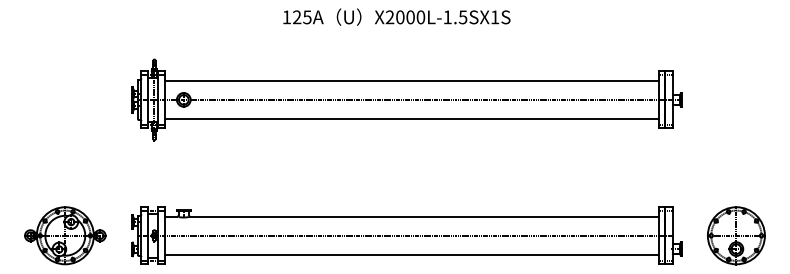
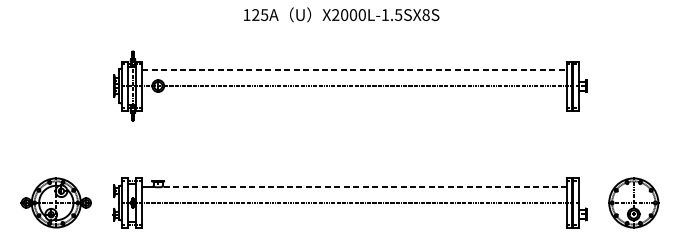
text: (495, 17) -> (426, 15), X2000L-1.5SX1S -> X2000L-1.5SX8S
line: (412, 80) -> (355, 69), solid -> dashed
line: (412, 118) -> (355, 102), removed
line: (425, 216) -> (366, 186), solid -> dashed
line: (412, 254) -> (355, 219), removed

